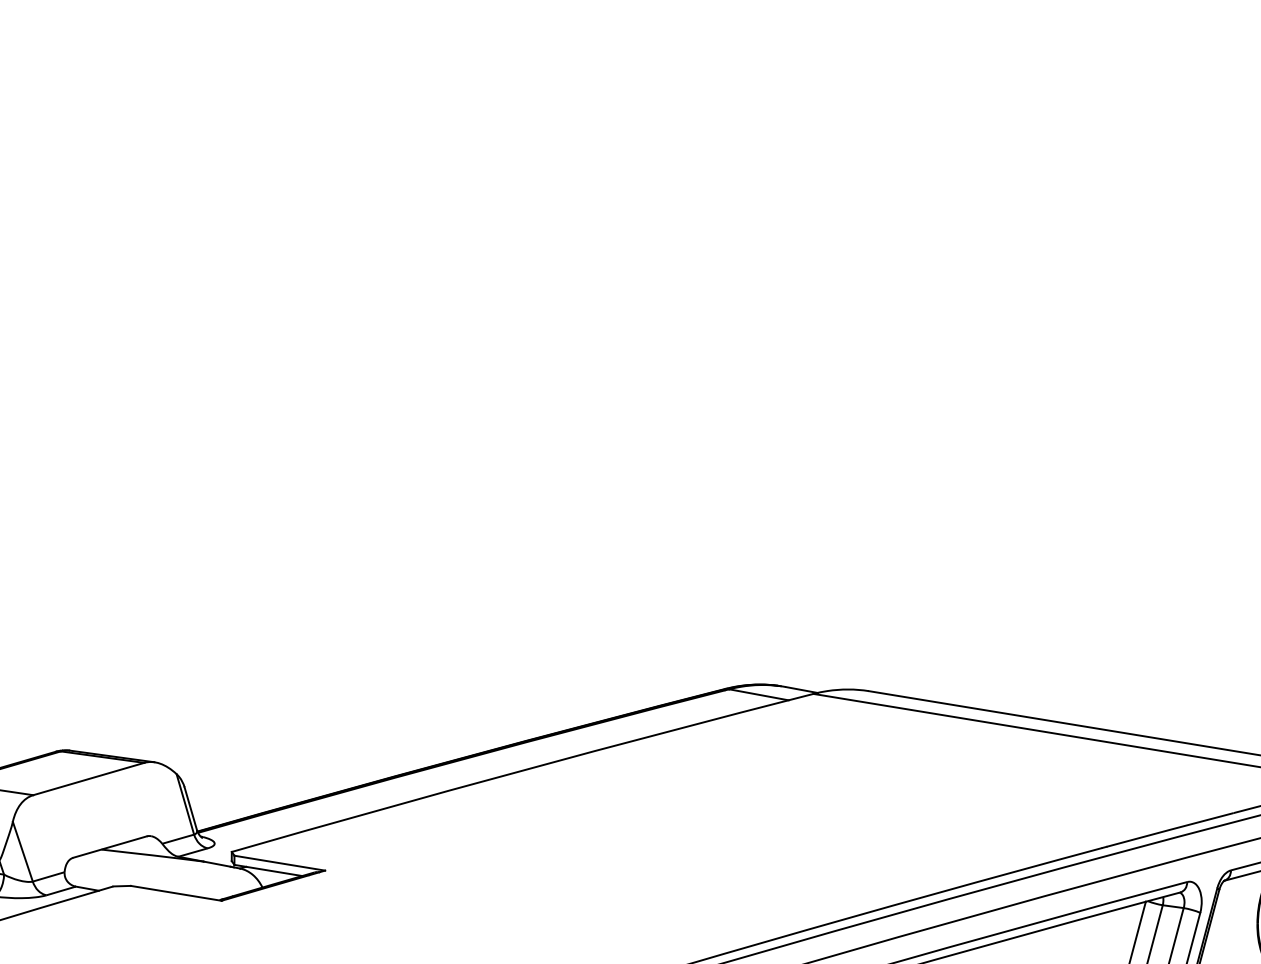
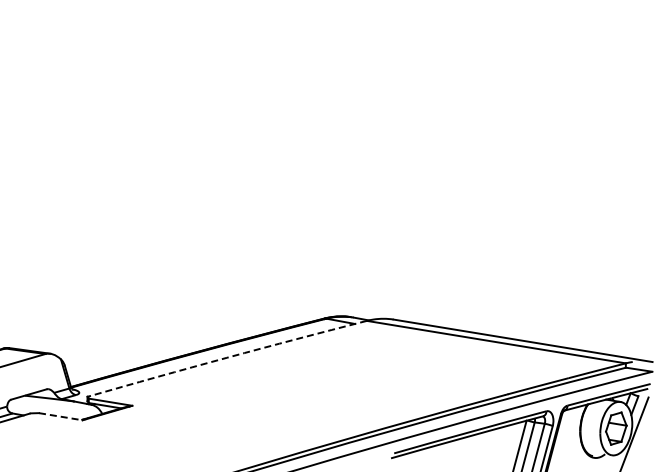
arc: (521, 770) -> (226, 357), solid -> dashed
line: (177, 892) -> (61, 416), solid -> dashed

